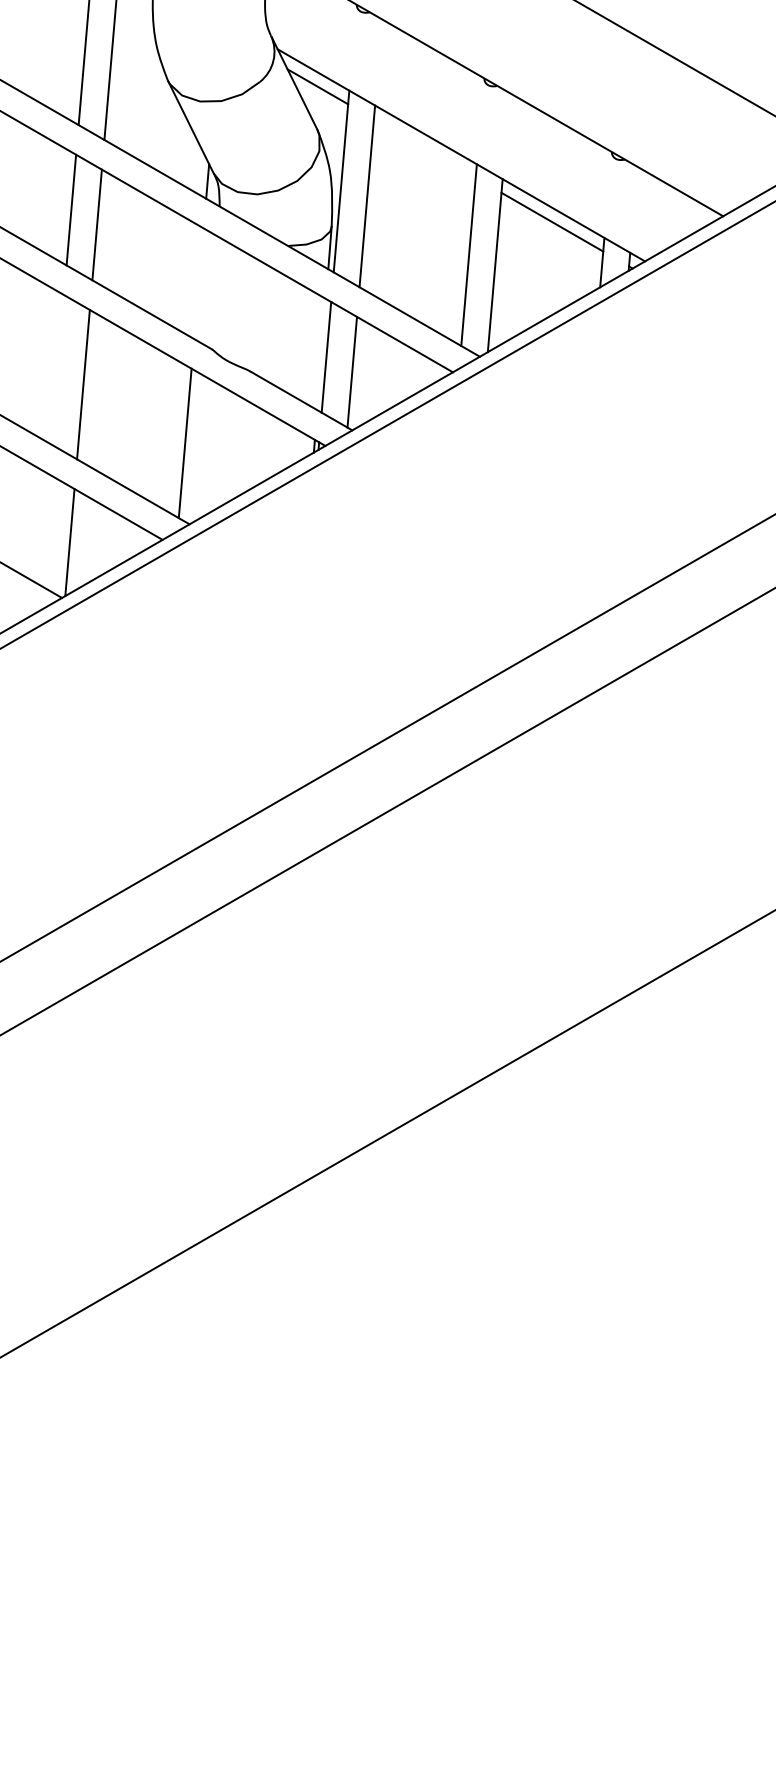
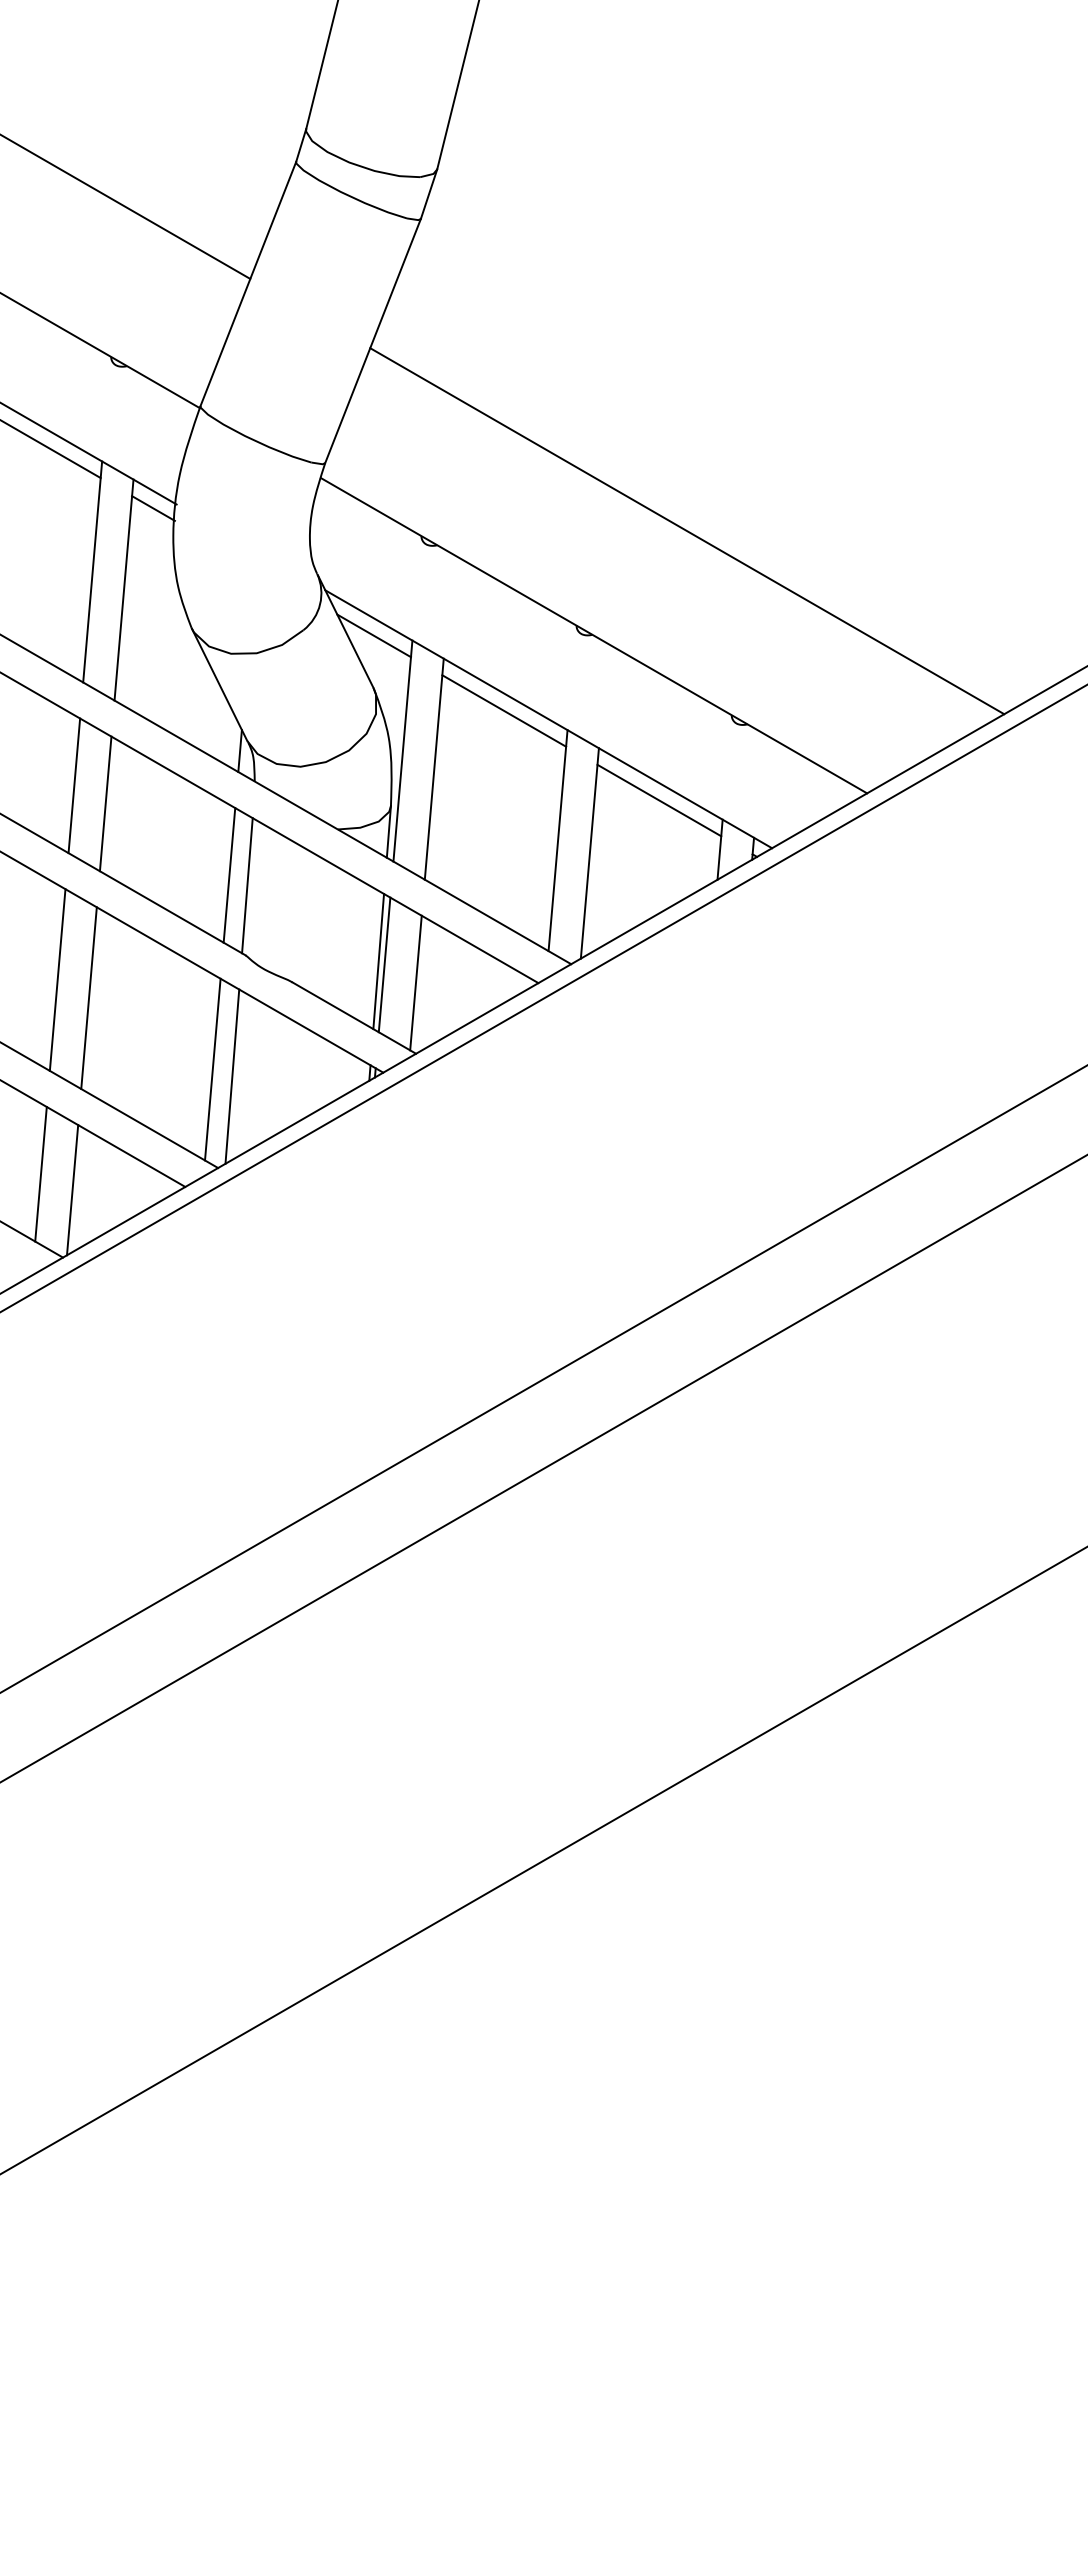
line: (425, 148) -> (504, 710), added
line: (198, 283) -> (229, 875), added
line: (213, 292) -> (247, 885), added
line: (321, 354) -> (378, 961), added
line: (57, 369) -> (57, 979), added
line: (201, 449) -> (232, 1076), added
line: (43, 528) -> (40, 1173), added

